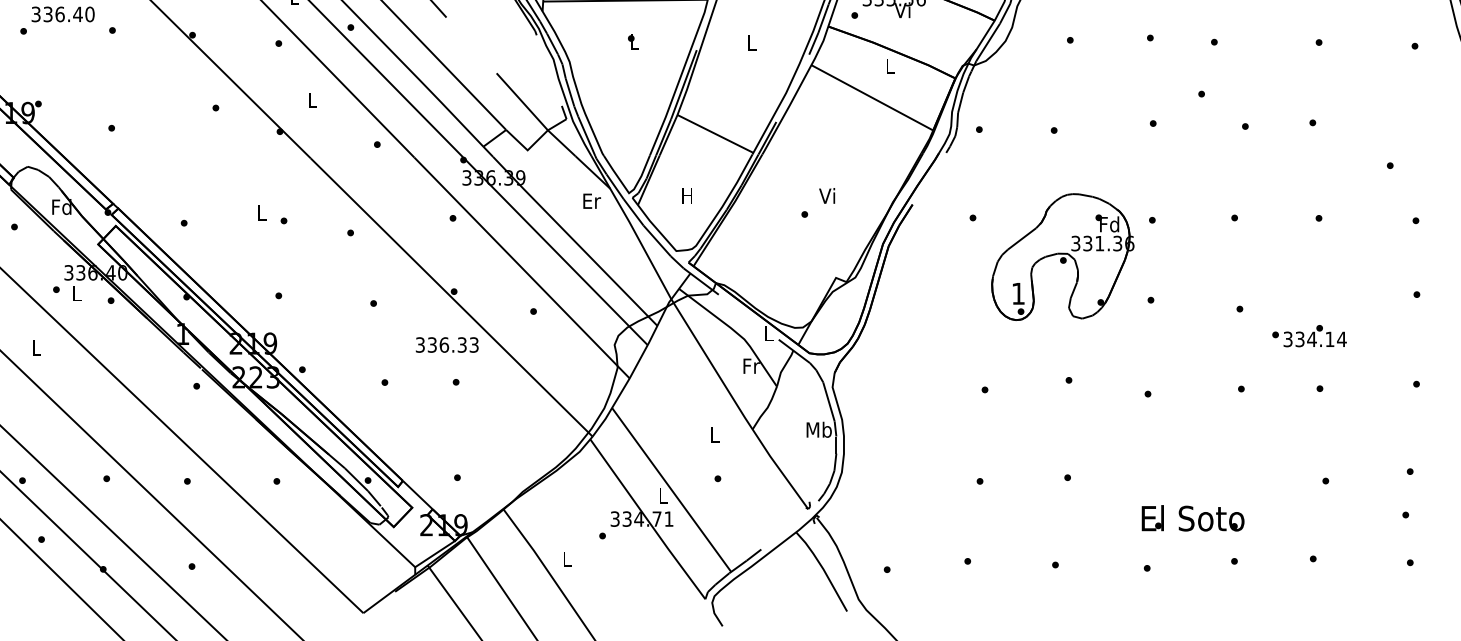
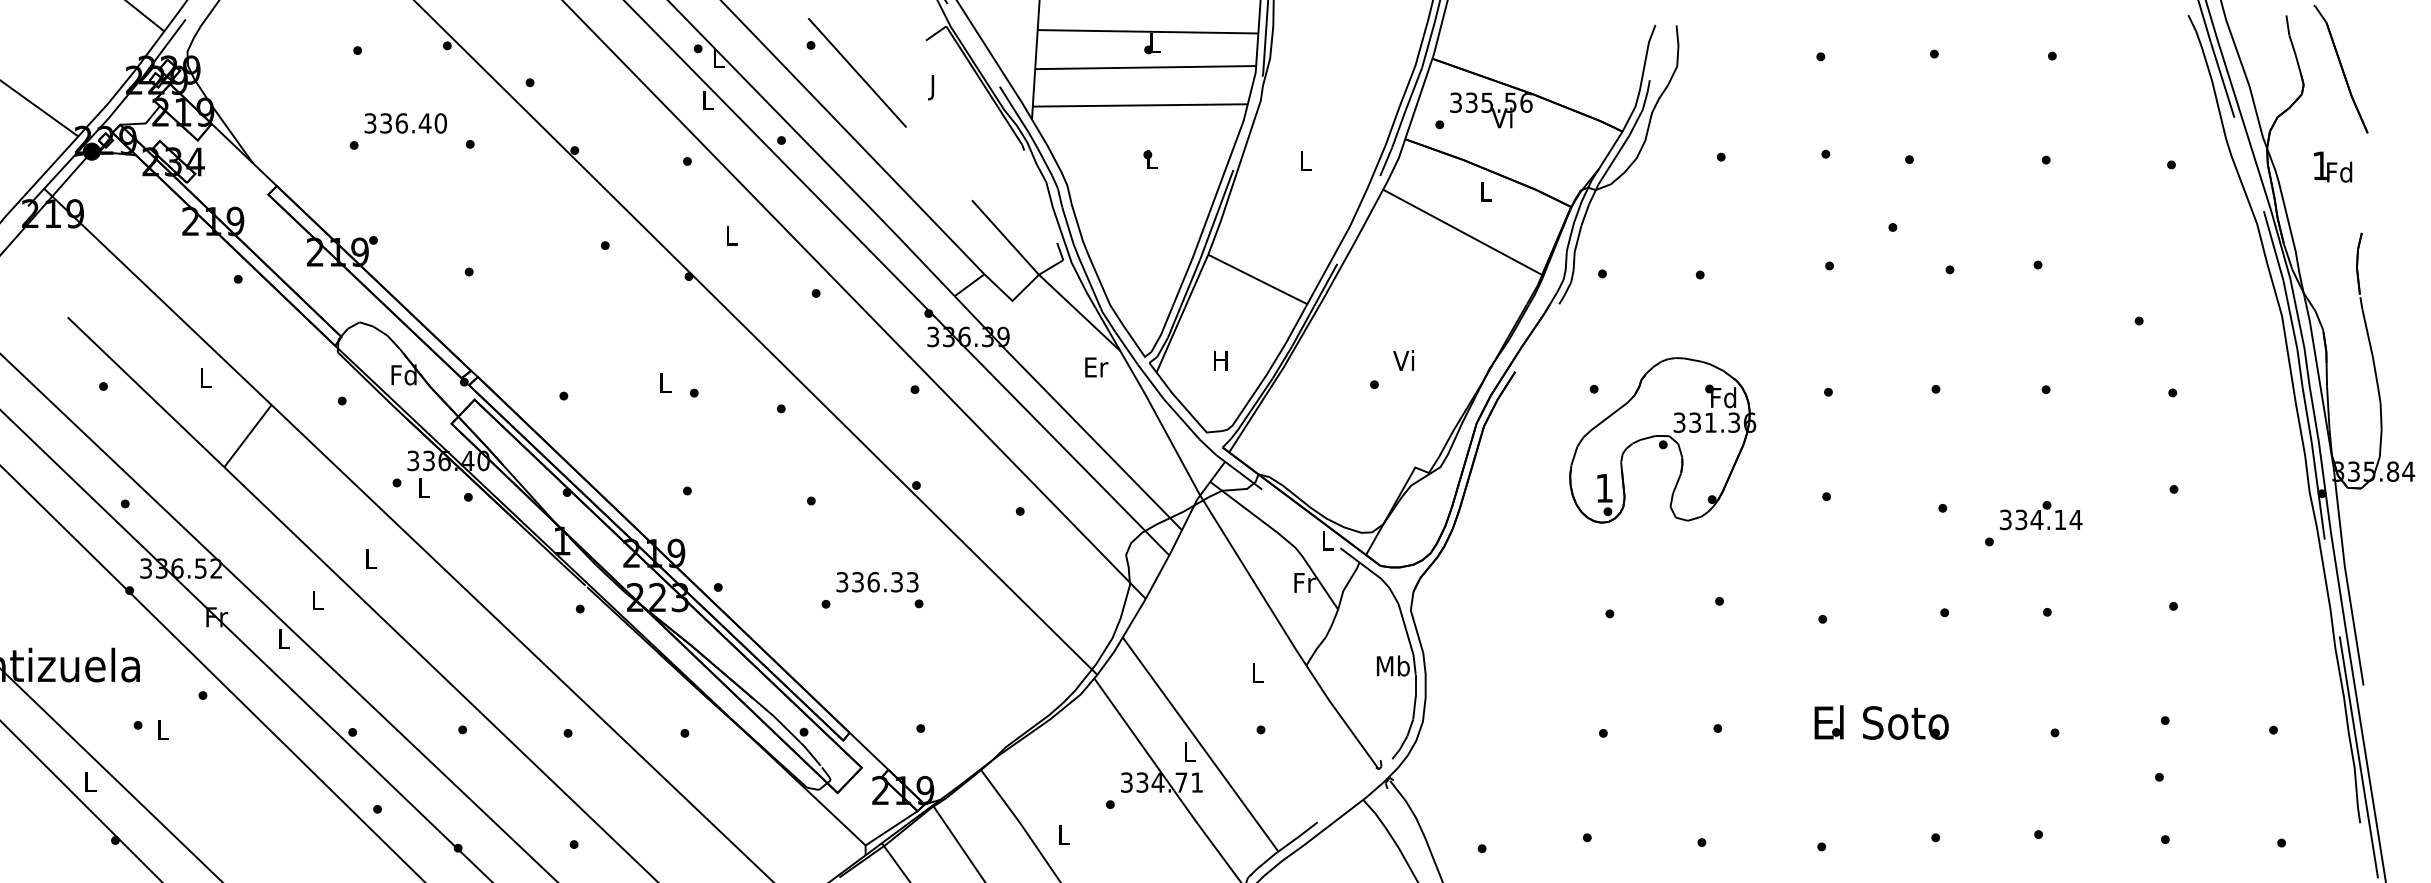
part: (1062, 257) -> (1662, 440), moved
text: (1315, 336) -> (2041, 515), moved
text: (447, 345) -> (877, 582), moved
text: (1192, 518) -> (1881, 722), moved

